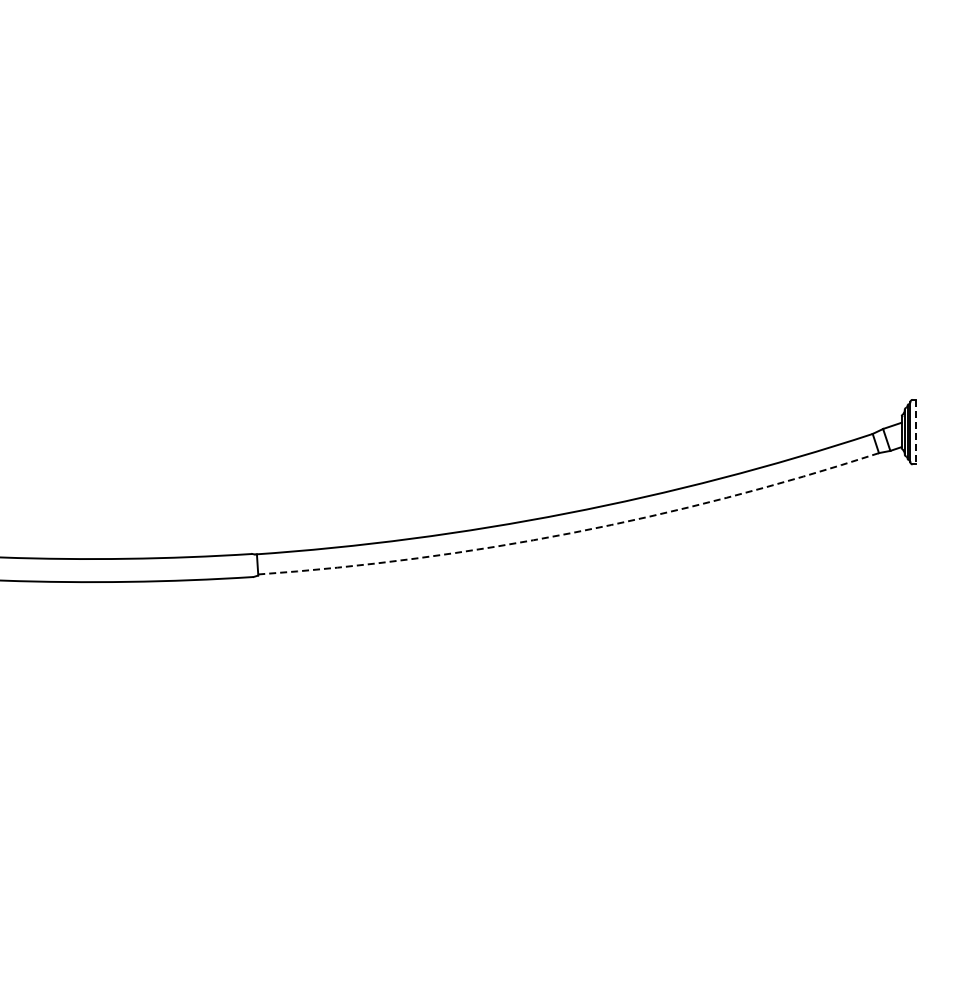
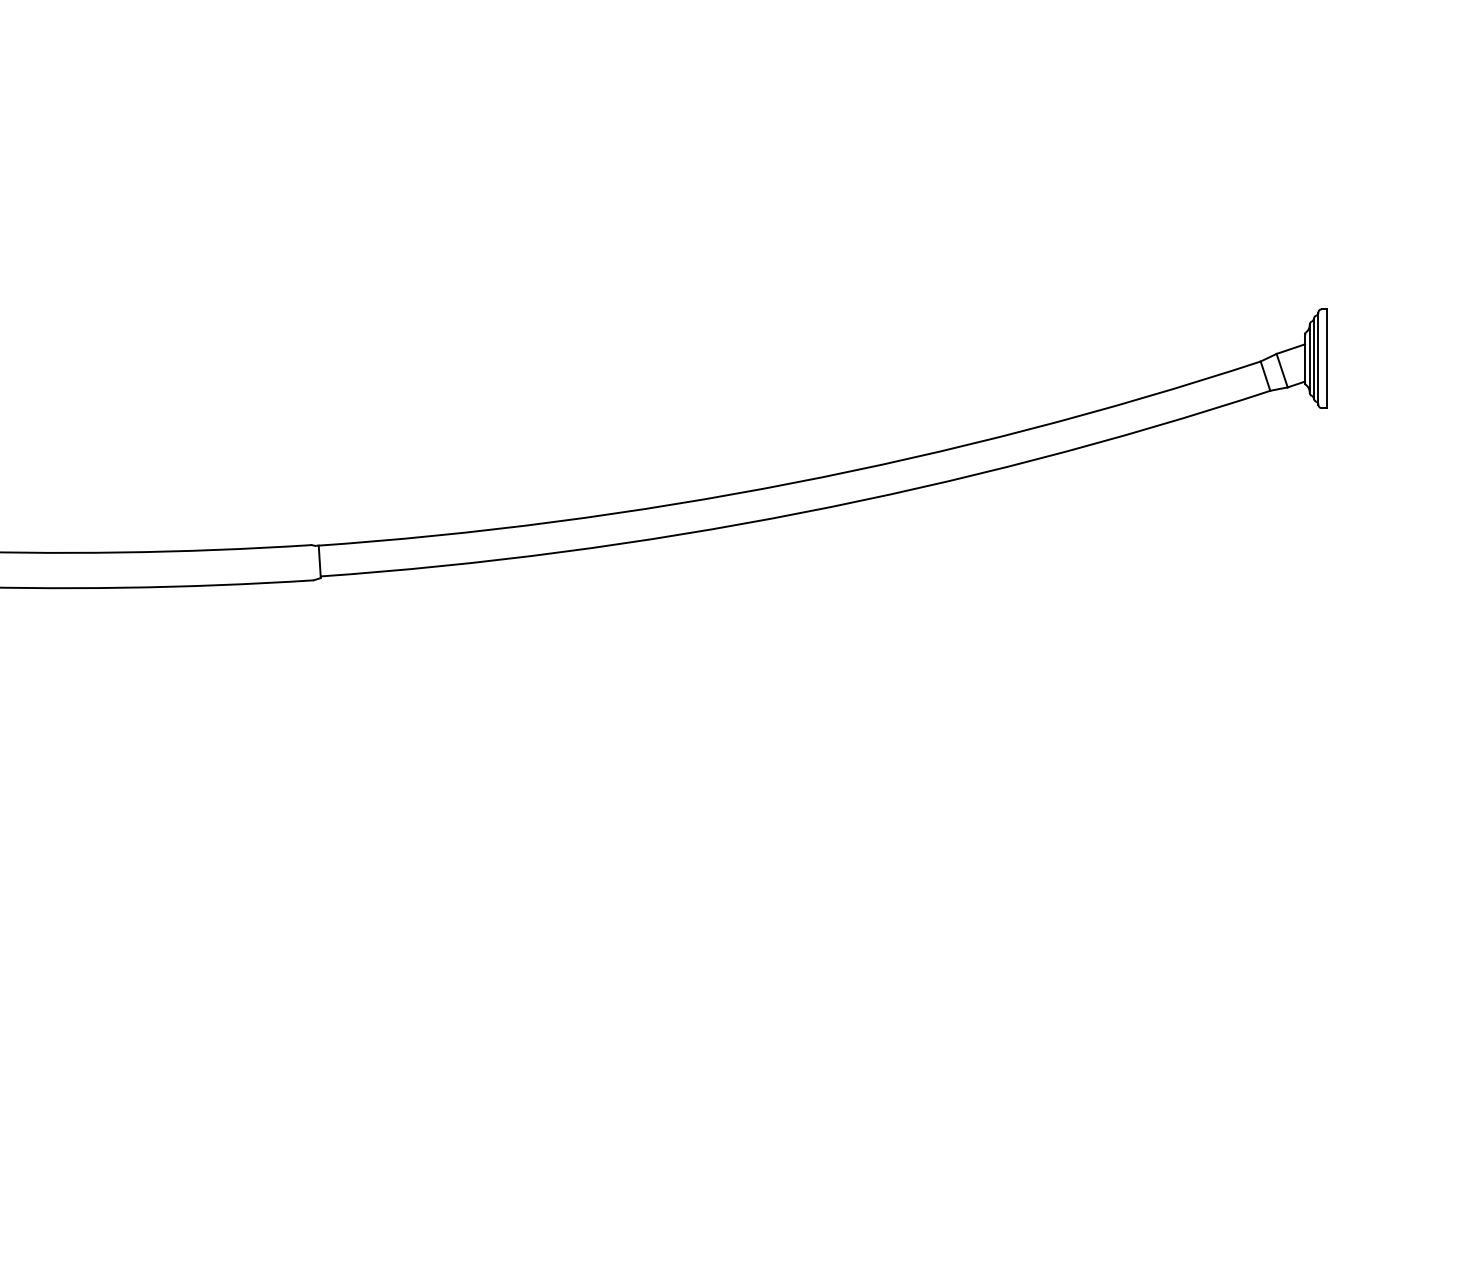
line: (915, 432) -> (1326, 359), dashed -> solid
arc: (572, 532) -> (801, 512), dashed -> solid

